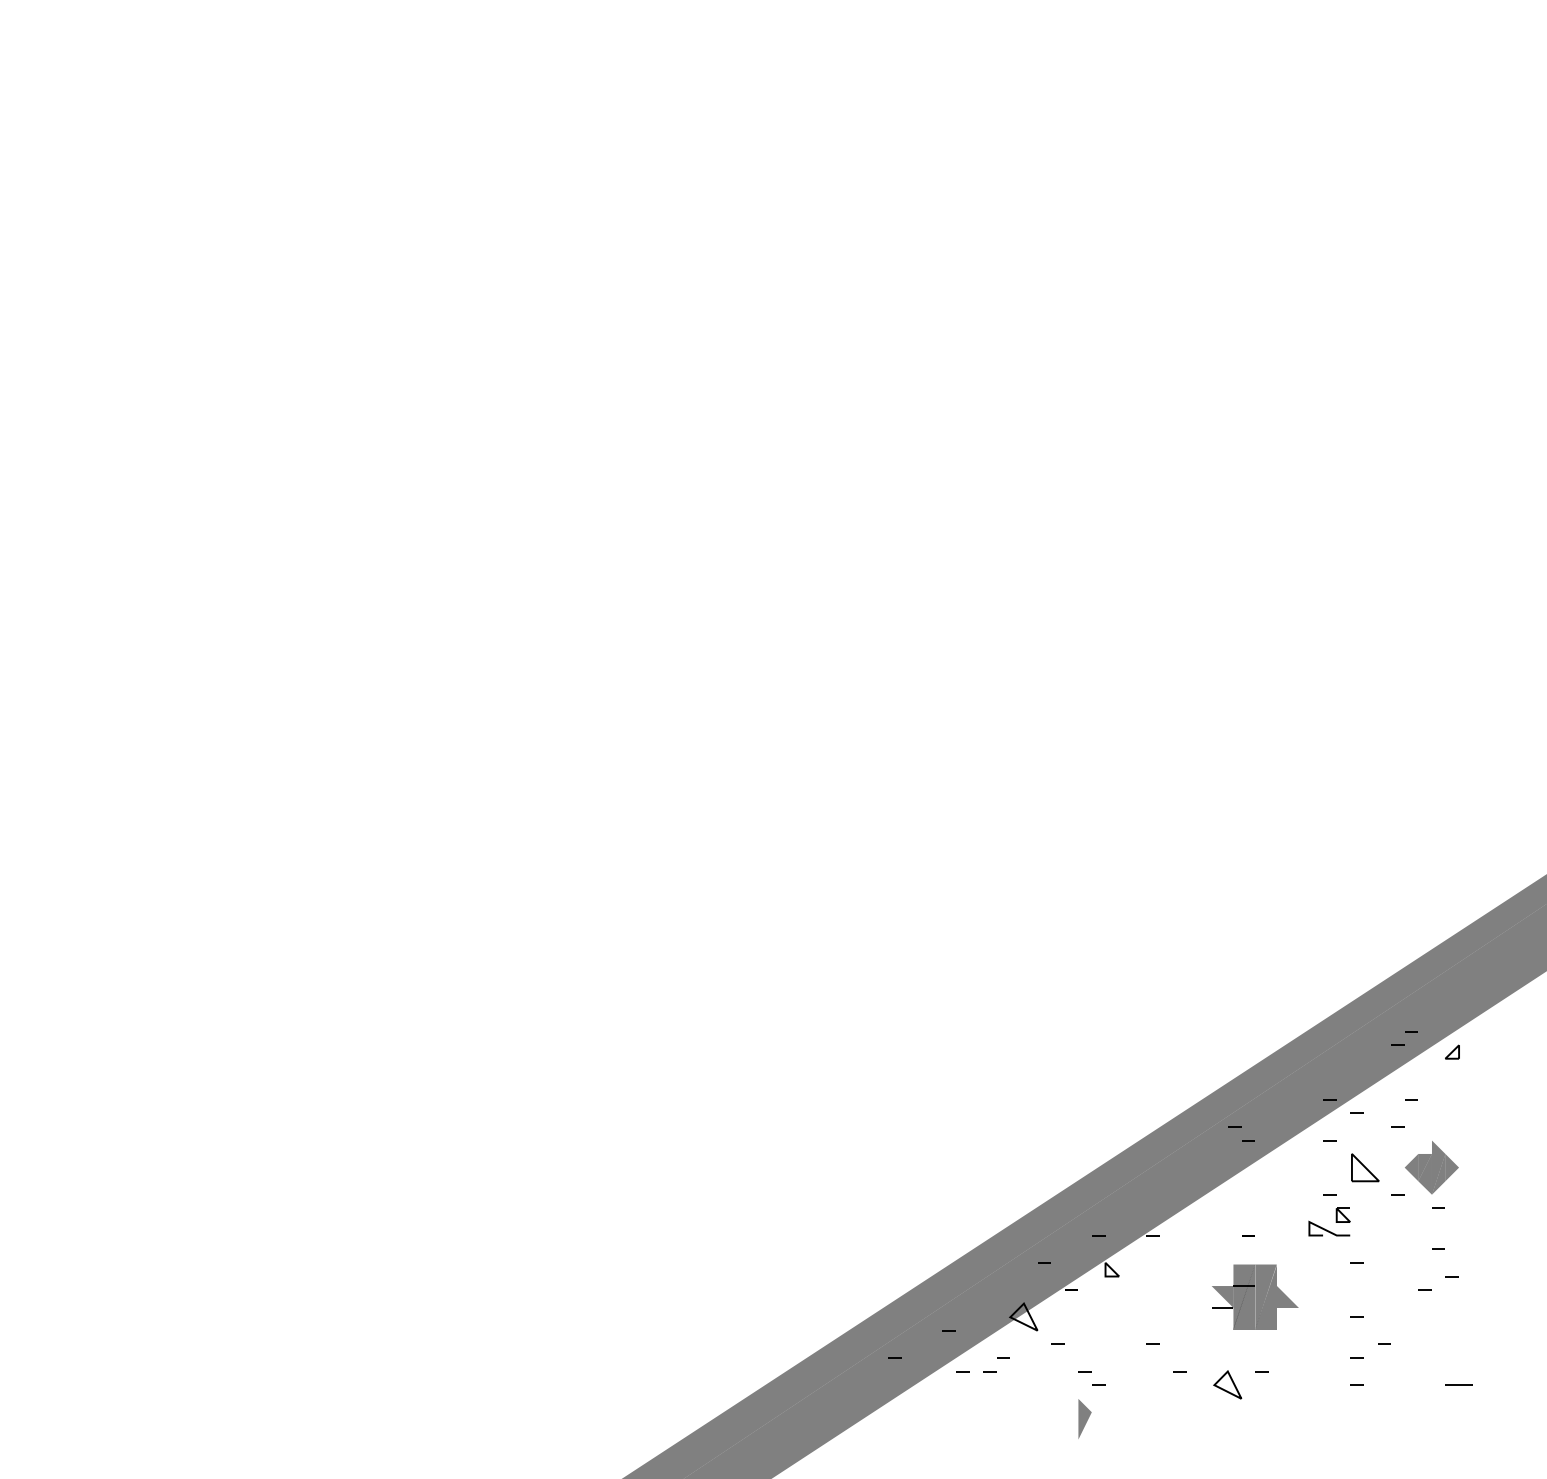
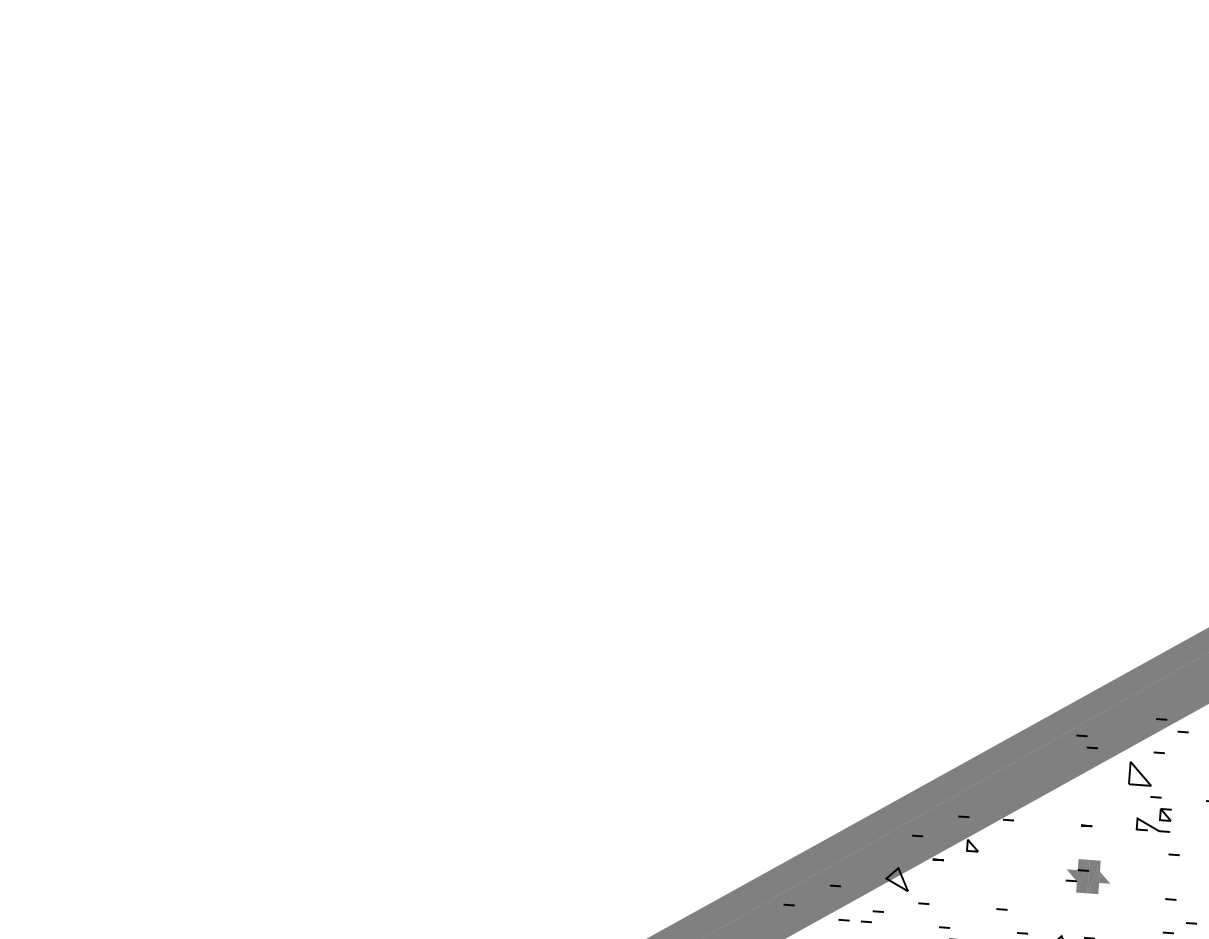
part: (1365, 1167) -> (1140, 773), moved
part: (1254, 1296) -> (1087, 876), size x0.62

